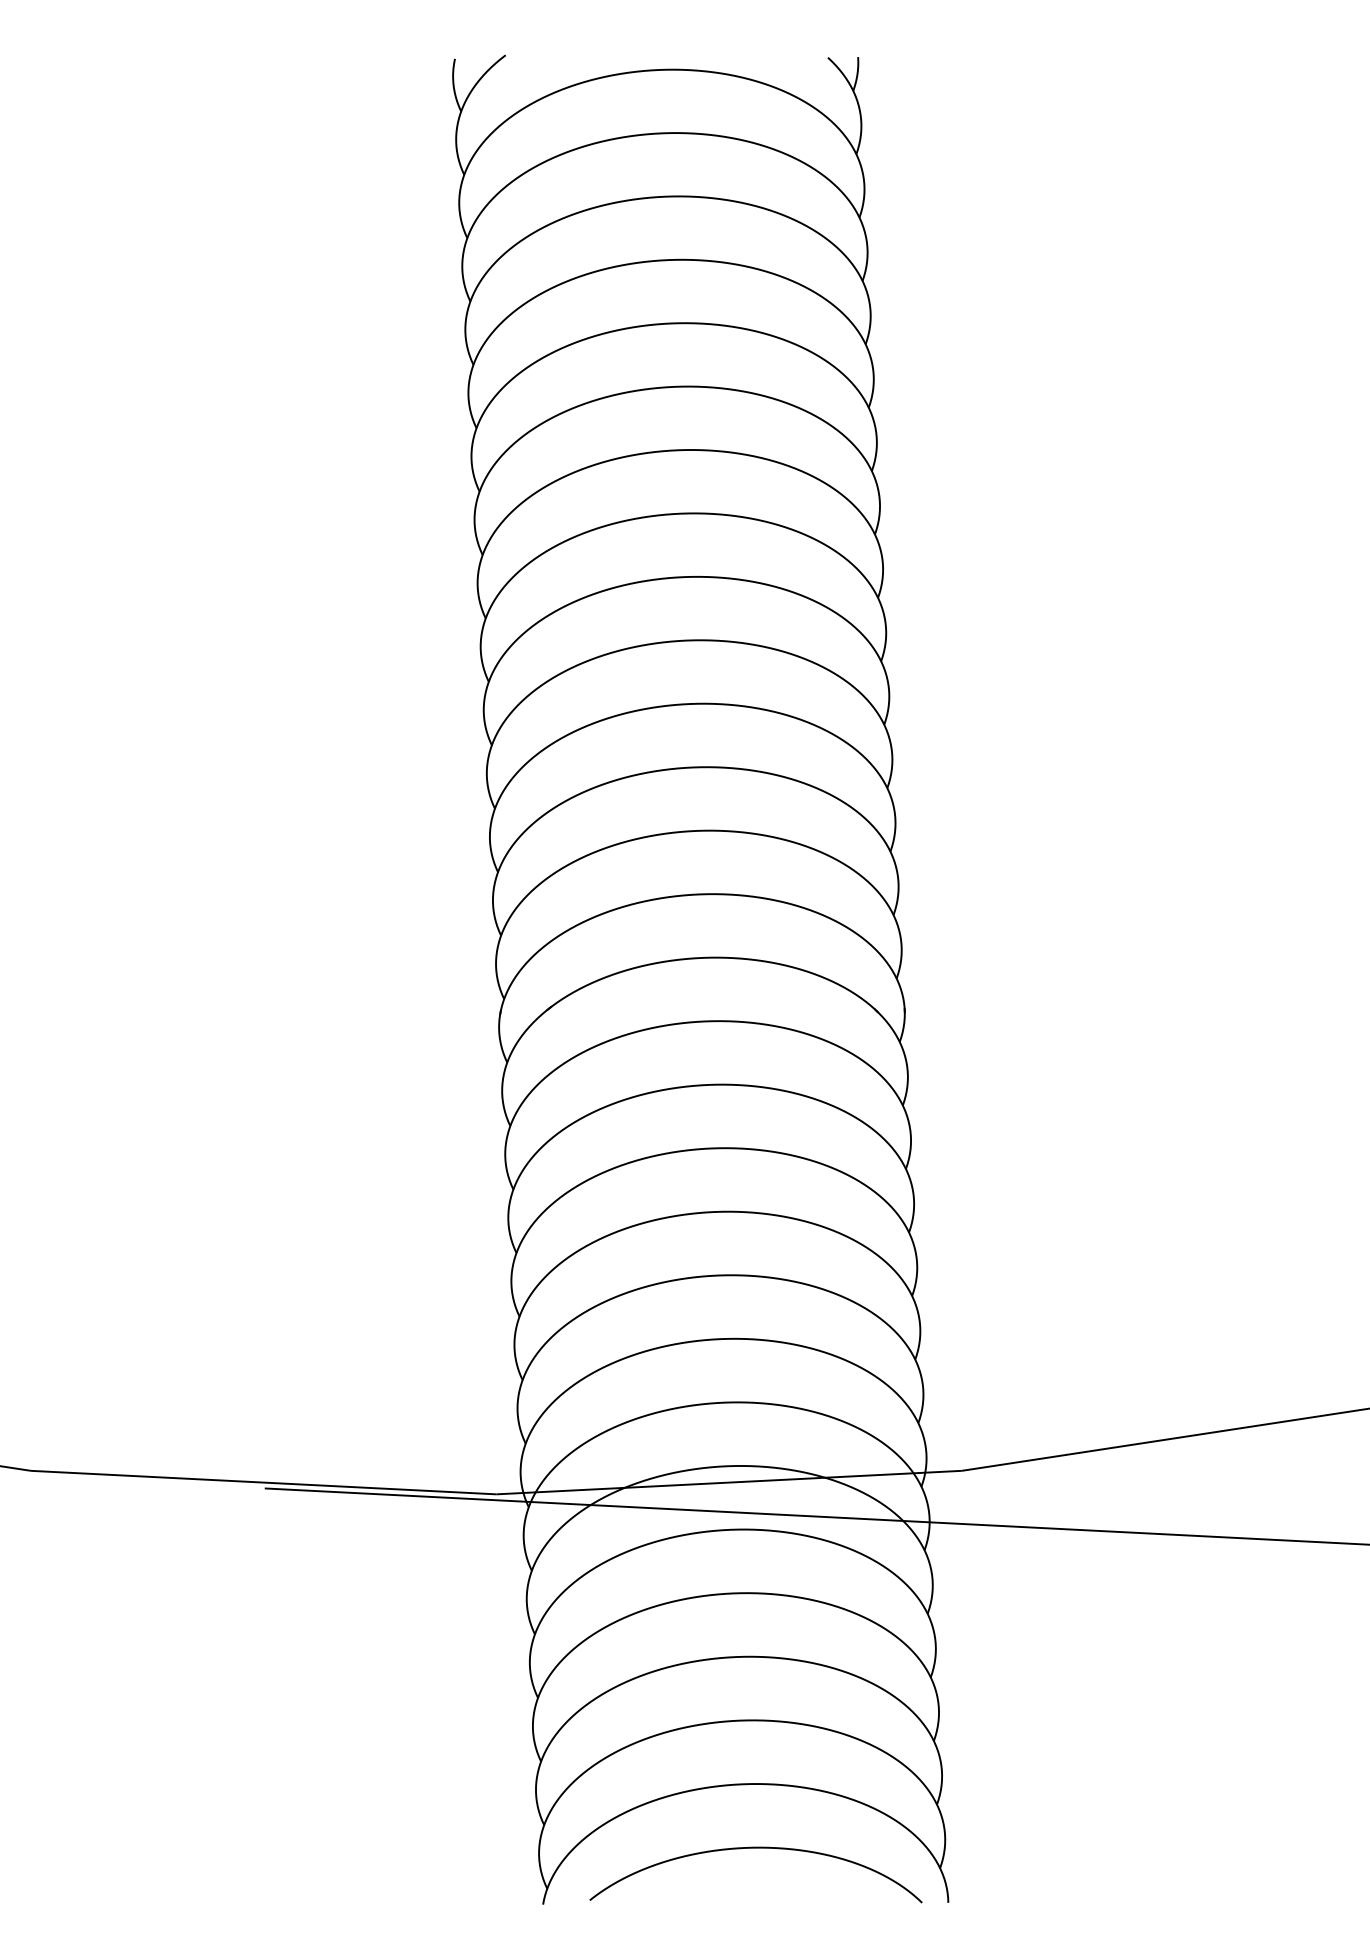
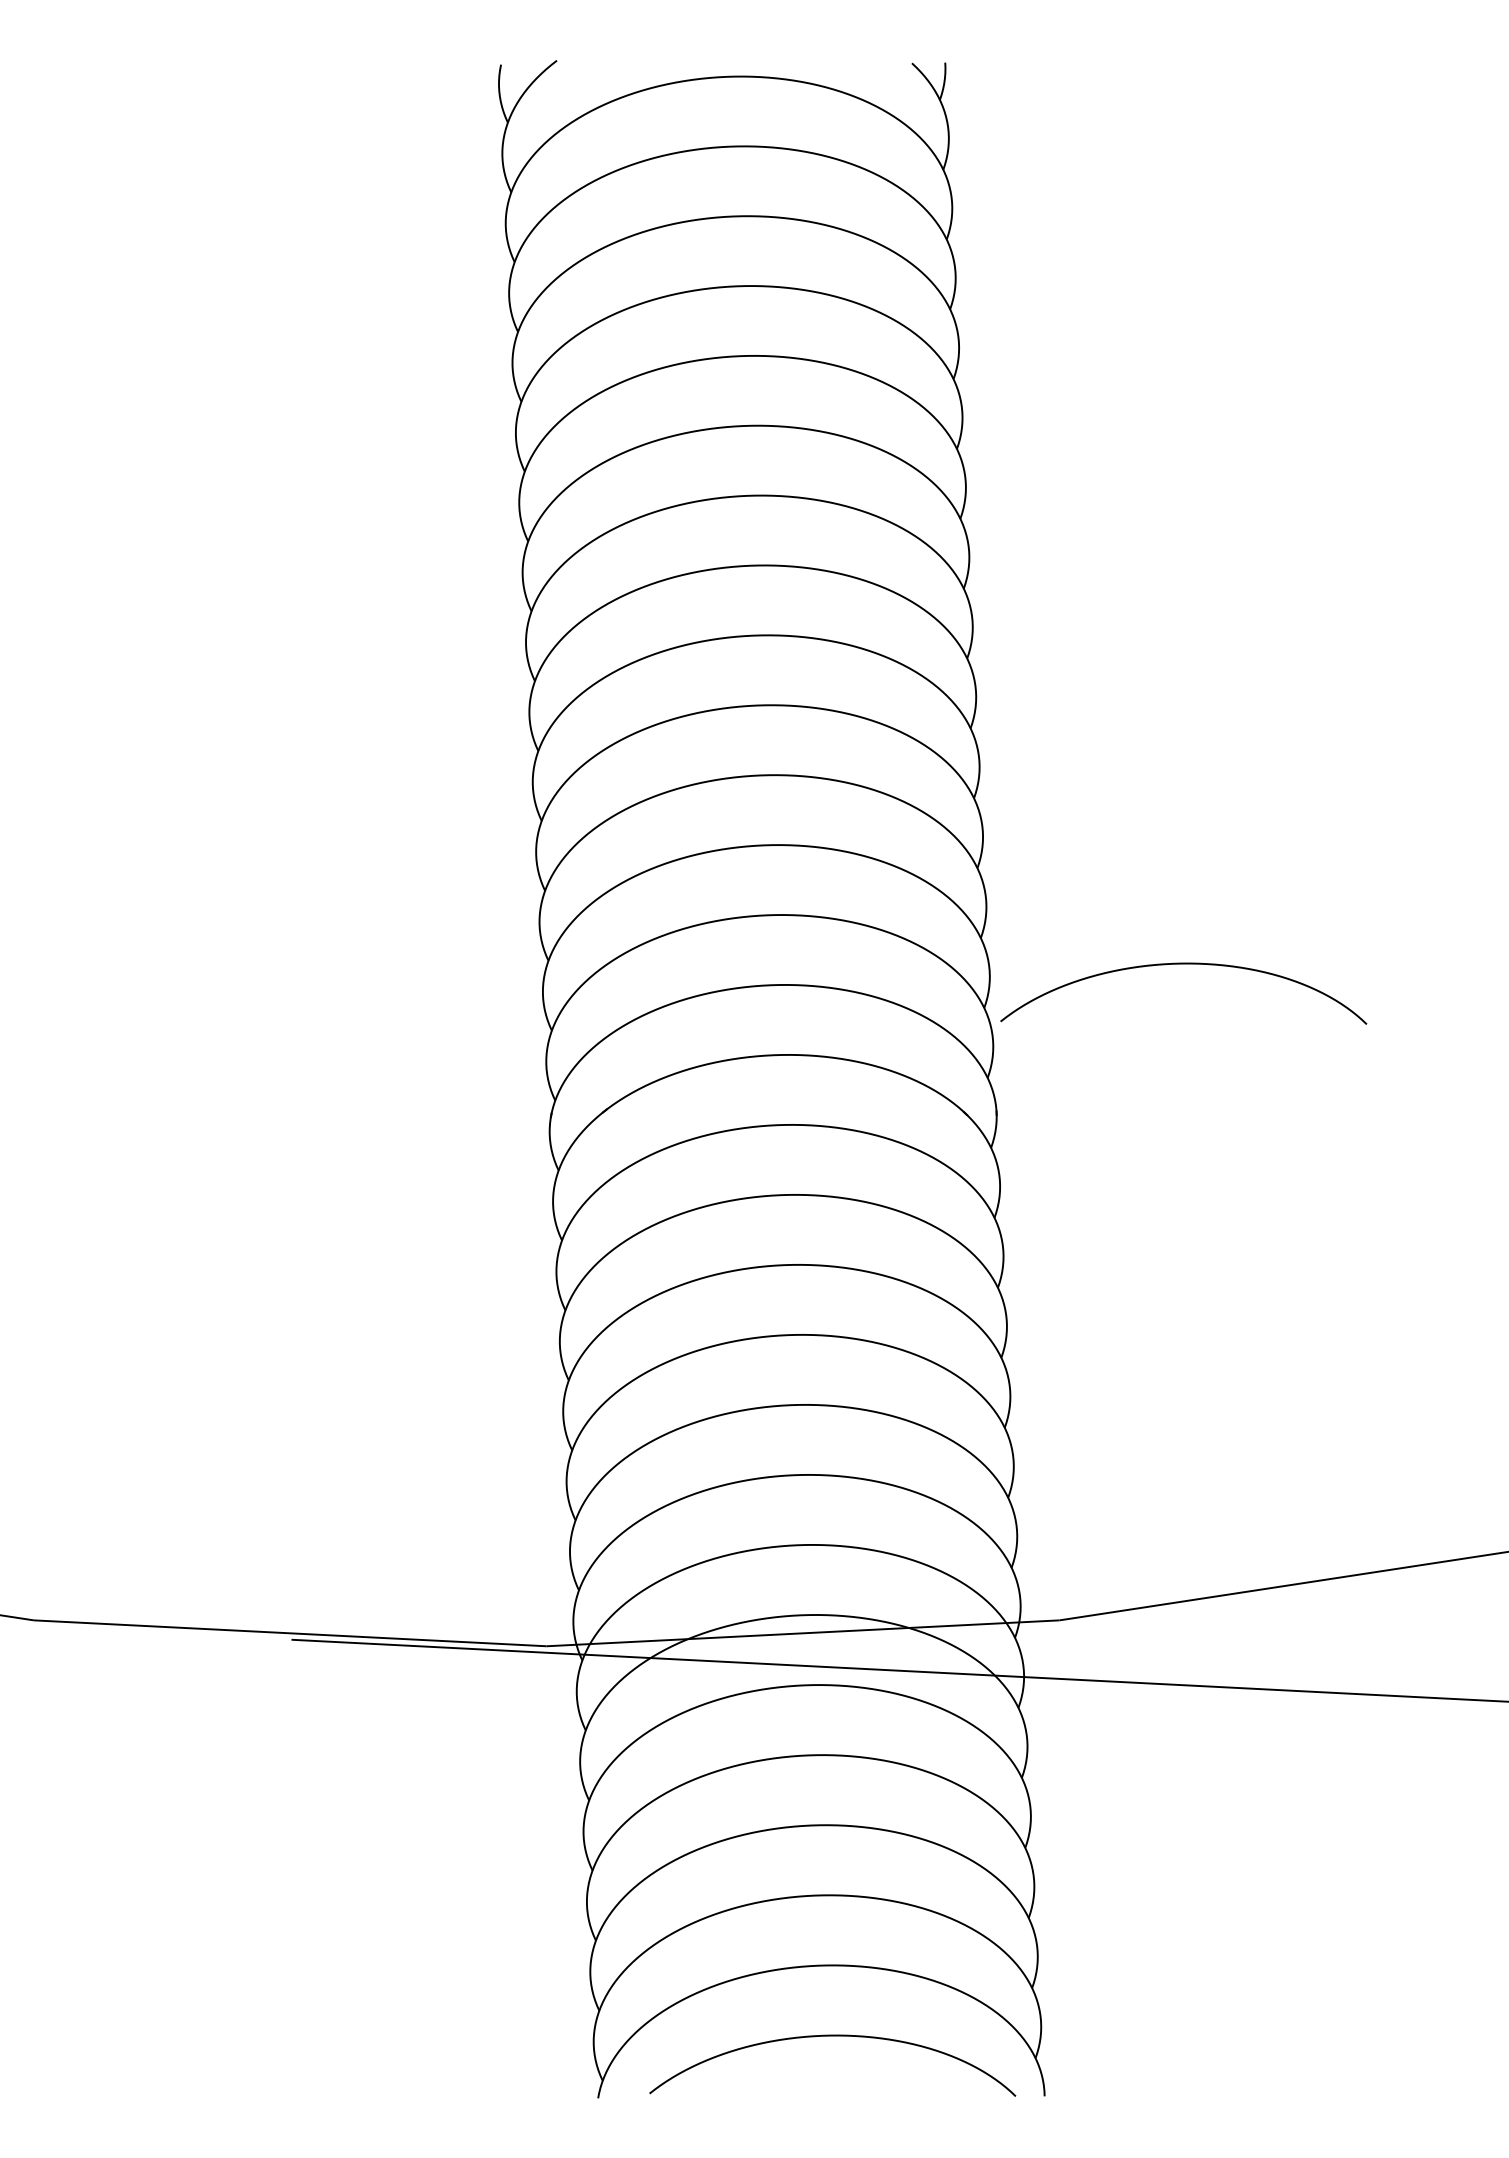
curve: (1074, 875) -> (1183, 964), added

